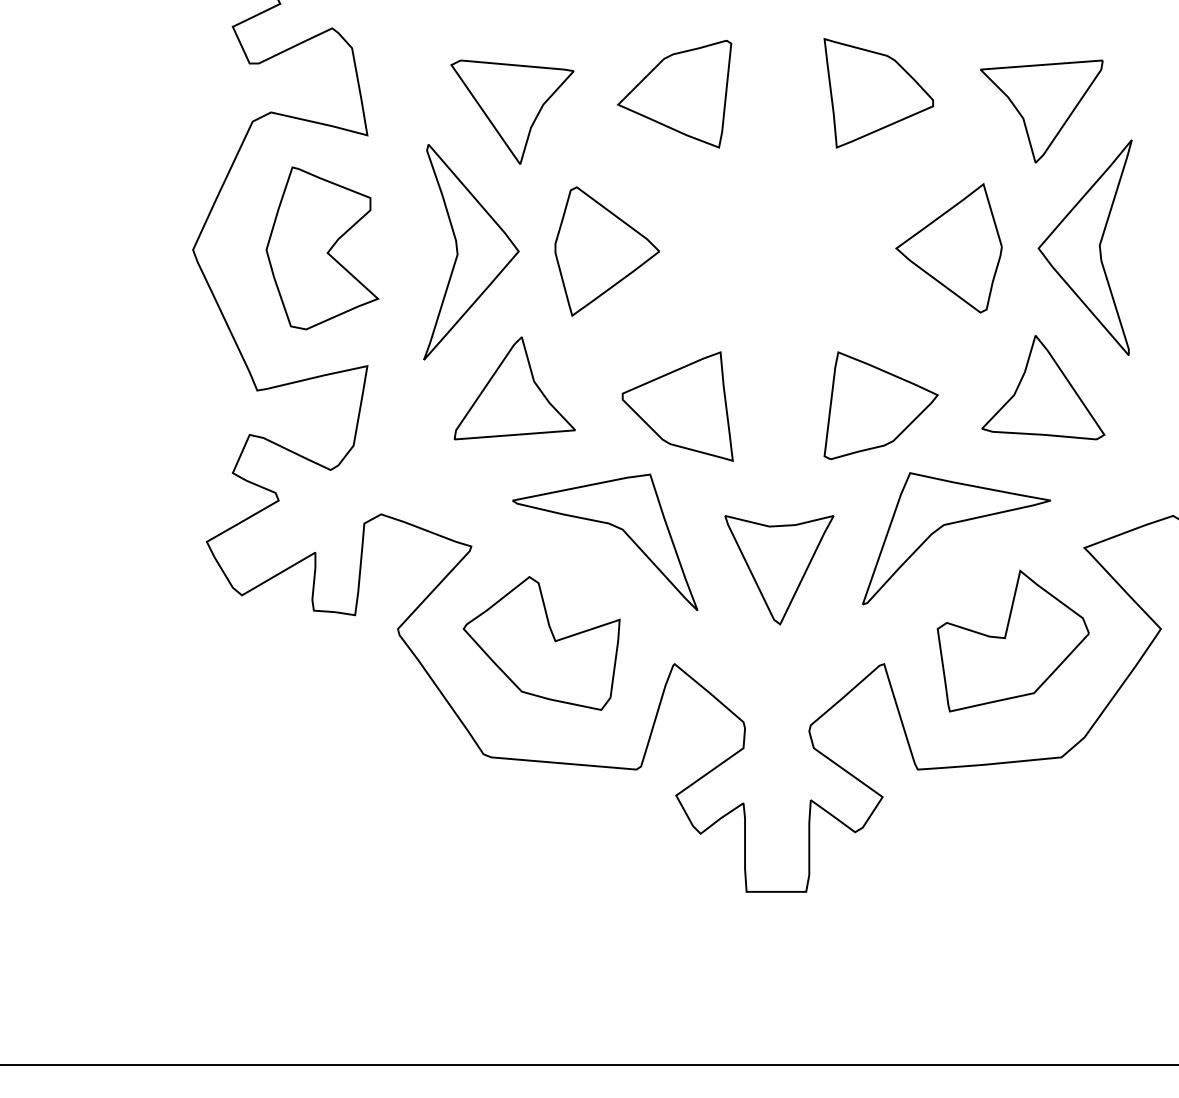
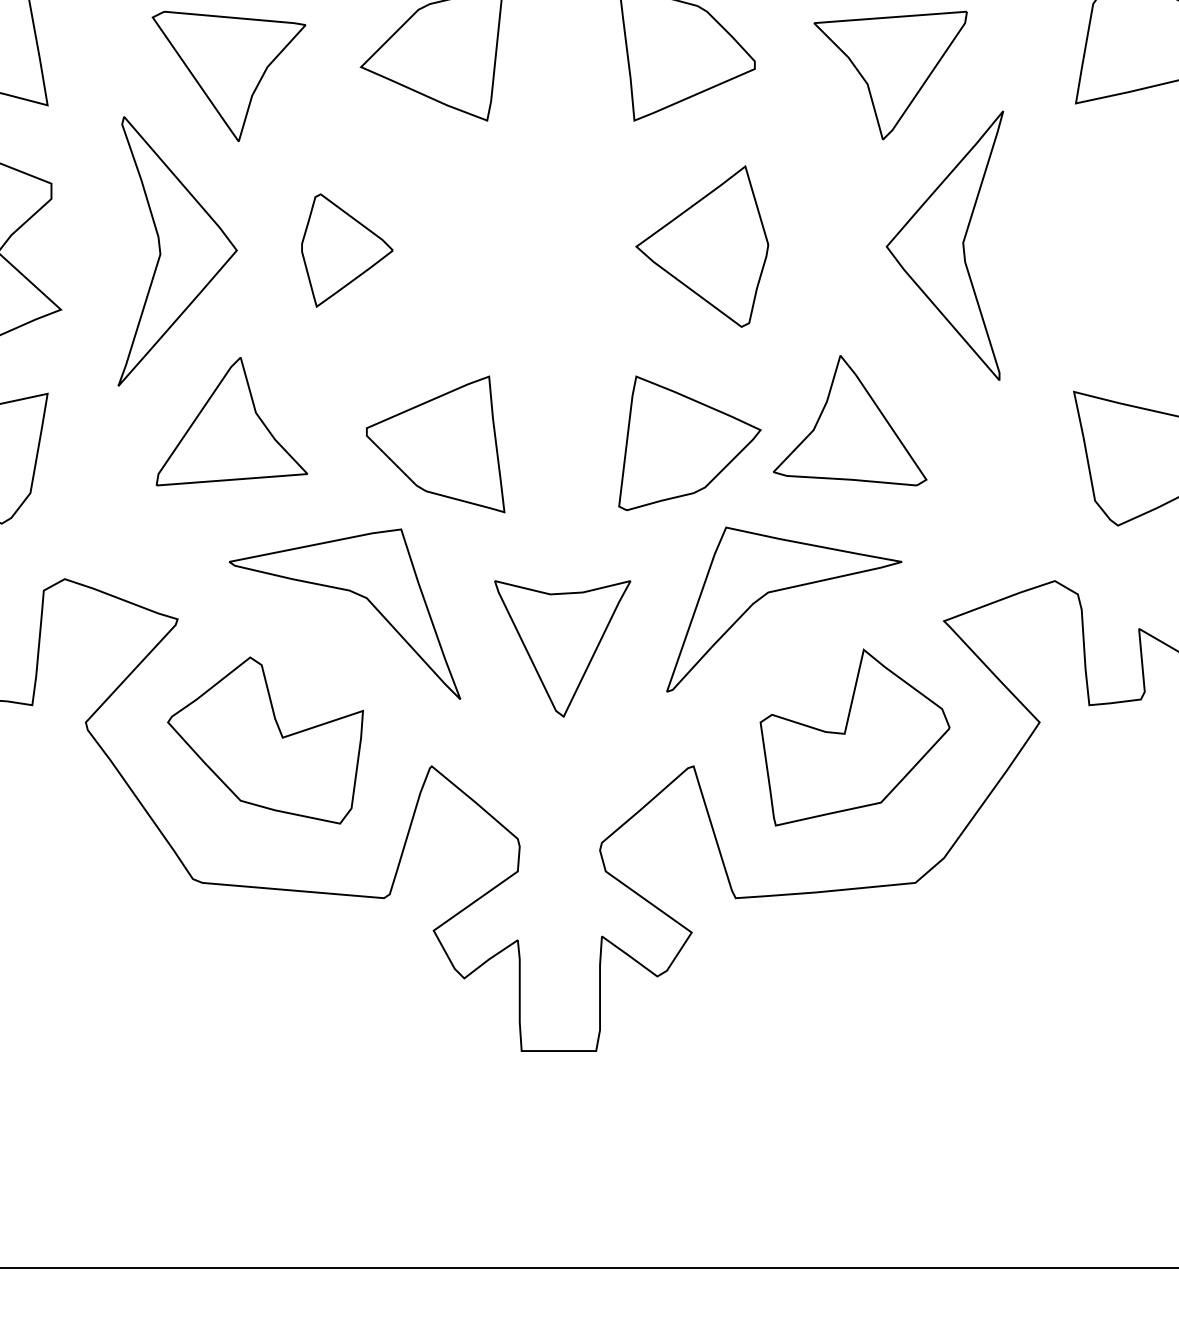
part: (948, 248) -> (701, 246), moved
part: (606, 251) -> (346, 250), size x0.7
part: (1043, 387) -> (850, 420), moved

